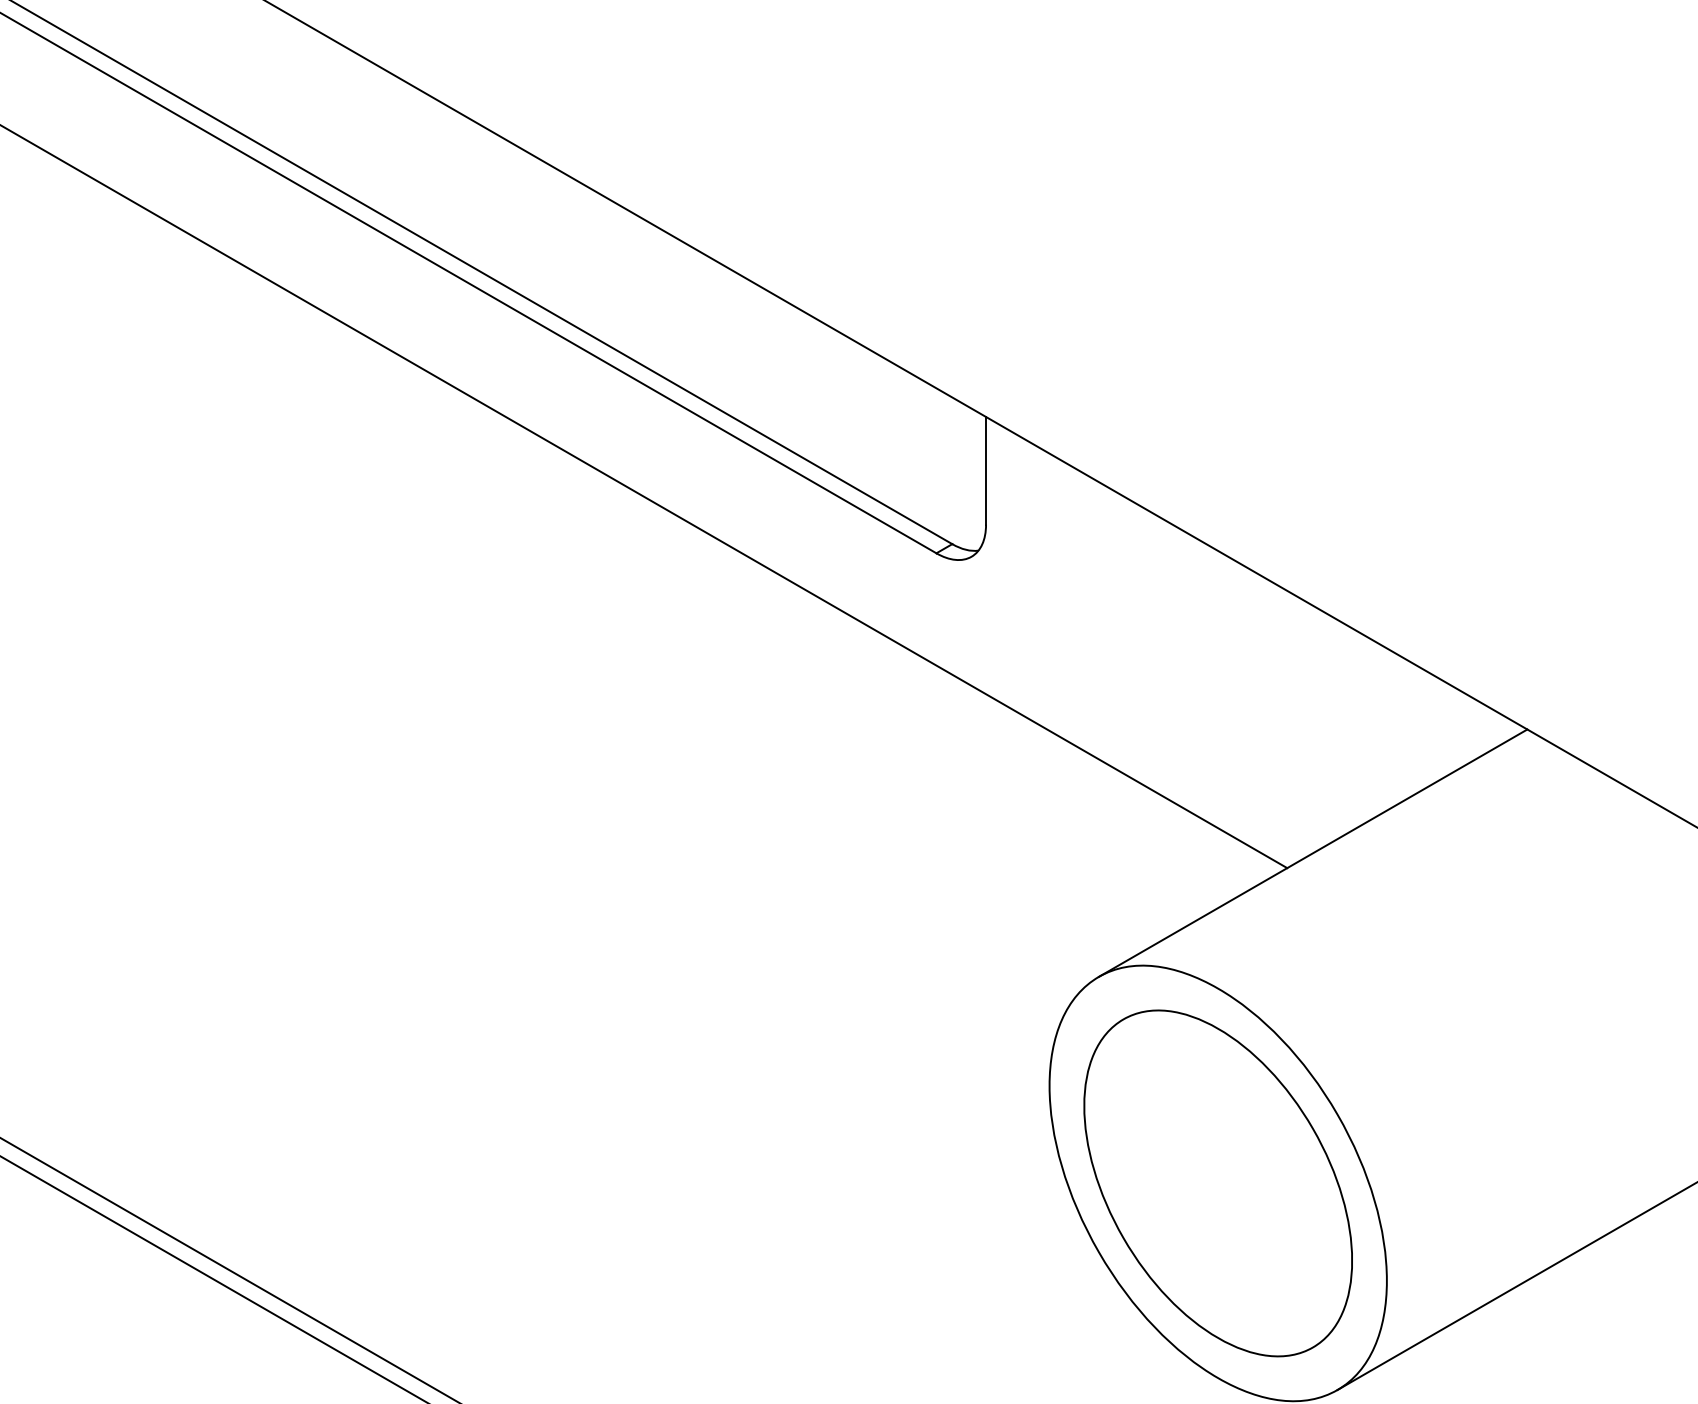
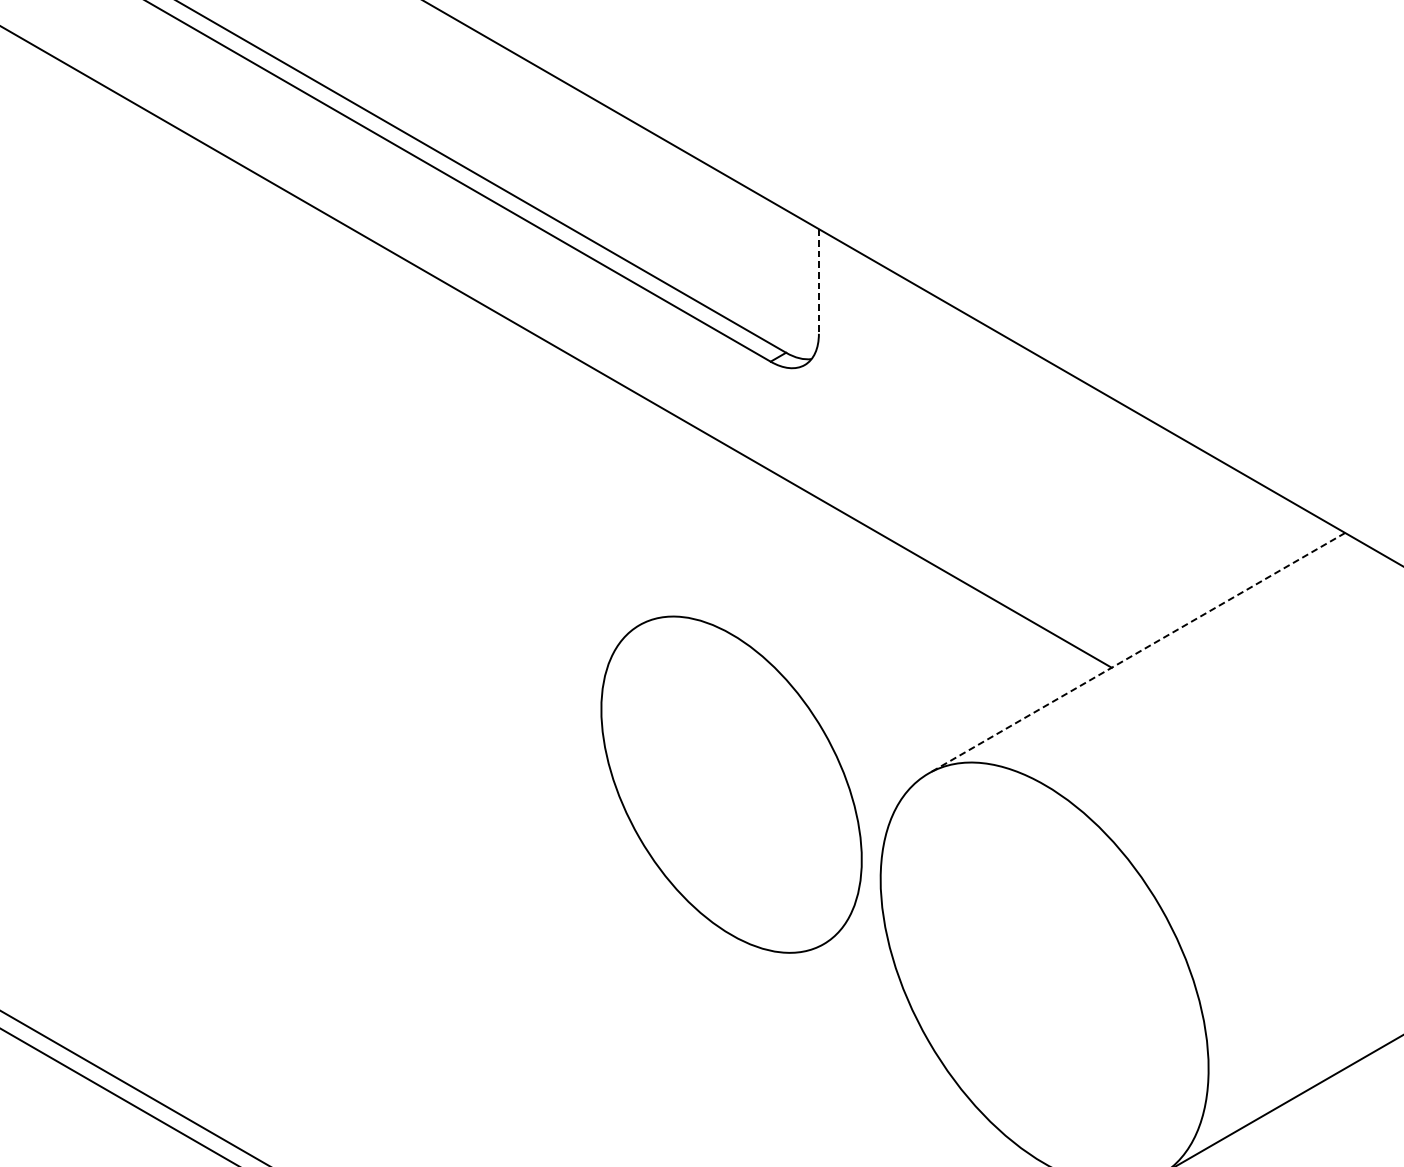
line: (986, 470) -> (819, 281), solid -> dashed
line: (1312, 853) -> (1136, 653), solid -> dashed
part: (1217, 1183) -> (730, 784), moved

